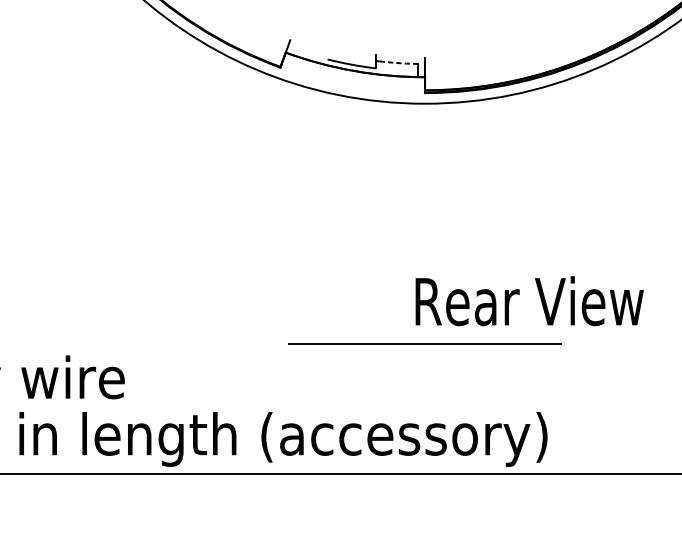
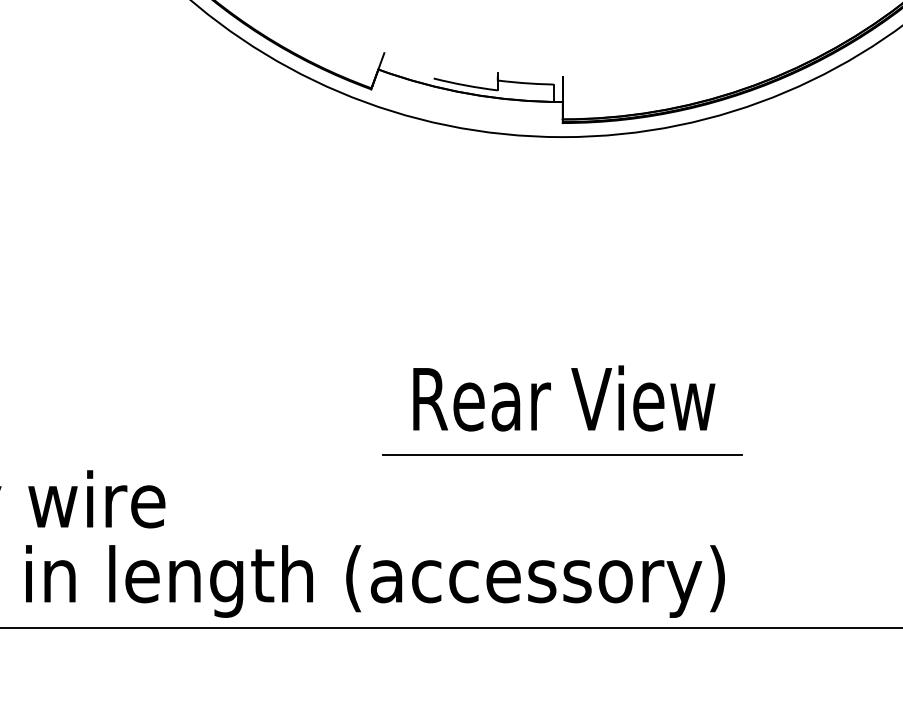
line: (400, 63) -> (530, 83), dashed -> solid
text: (529, 301) -> (564, 398), moved

